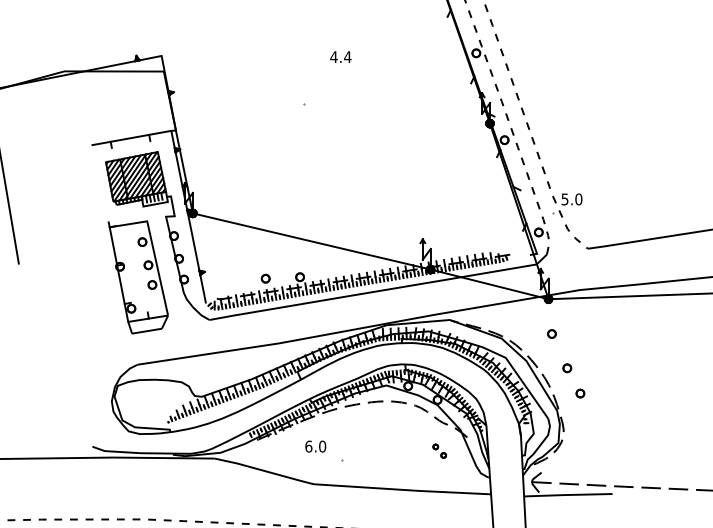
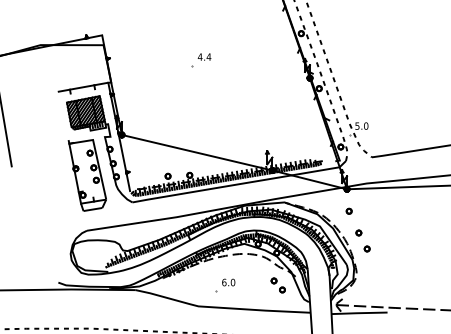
text: (340, 56) -> (204, 56), moved
text: (315, 446) -> (228, 282), moved
part: (438, 451) -> (277, 285), size x1.67

